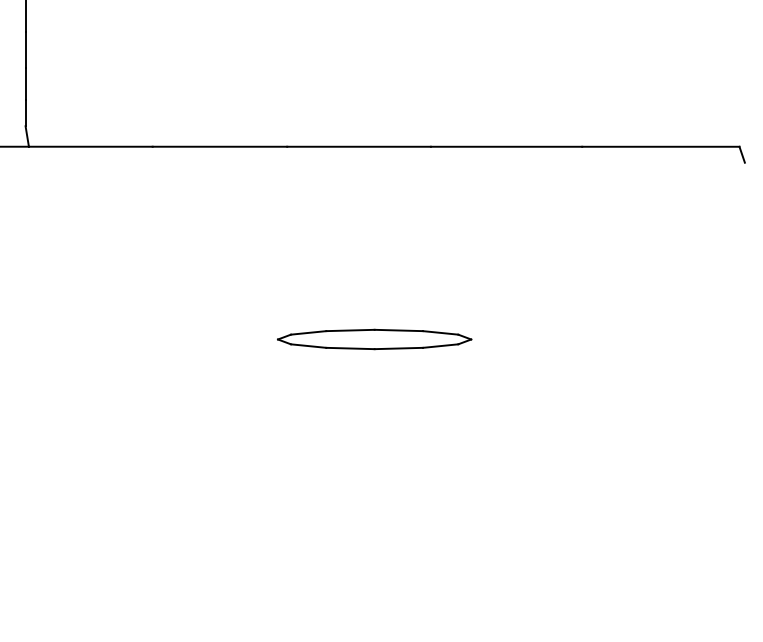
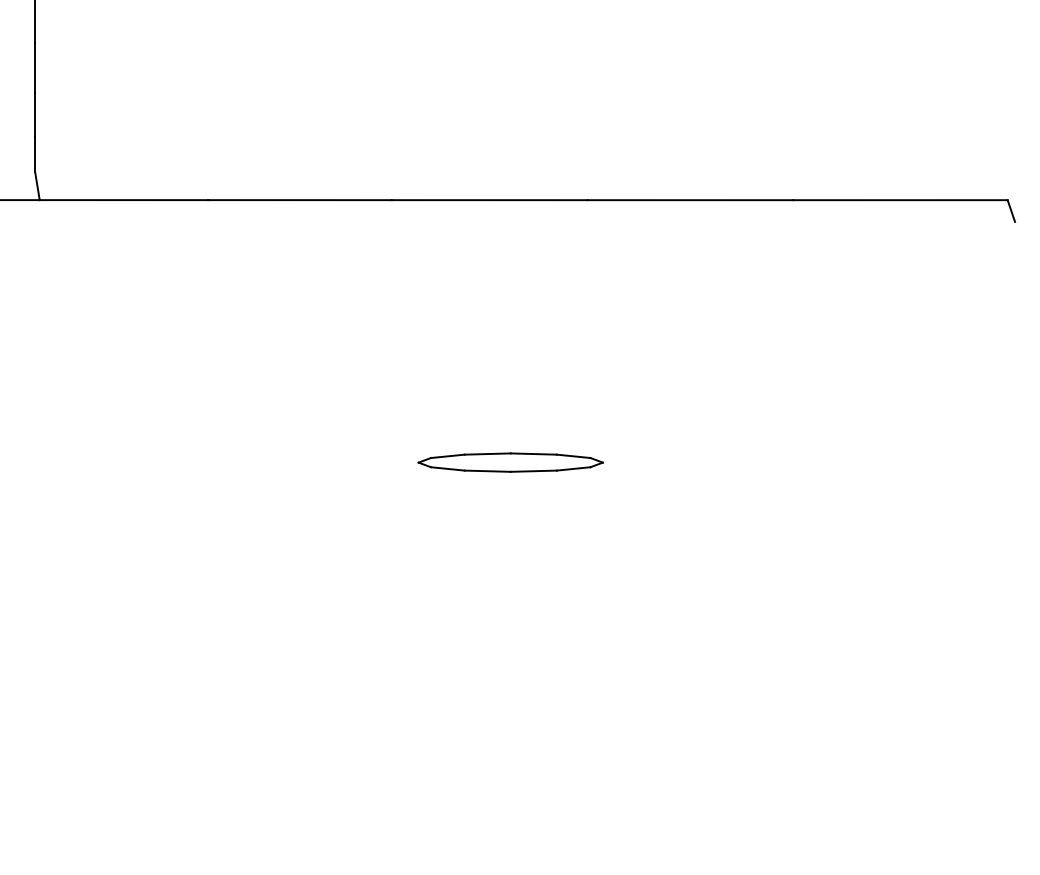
part: (374, 339) -> (510, 462), size x0.7

